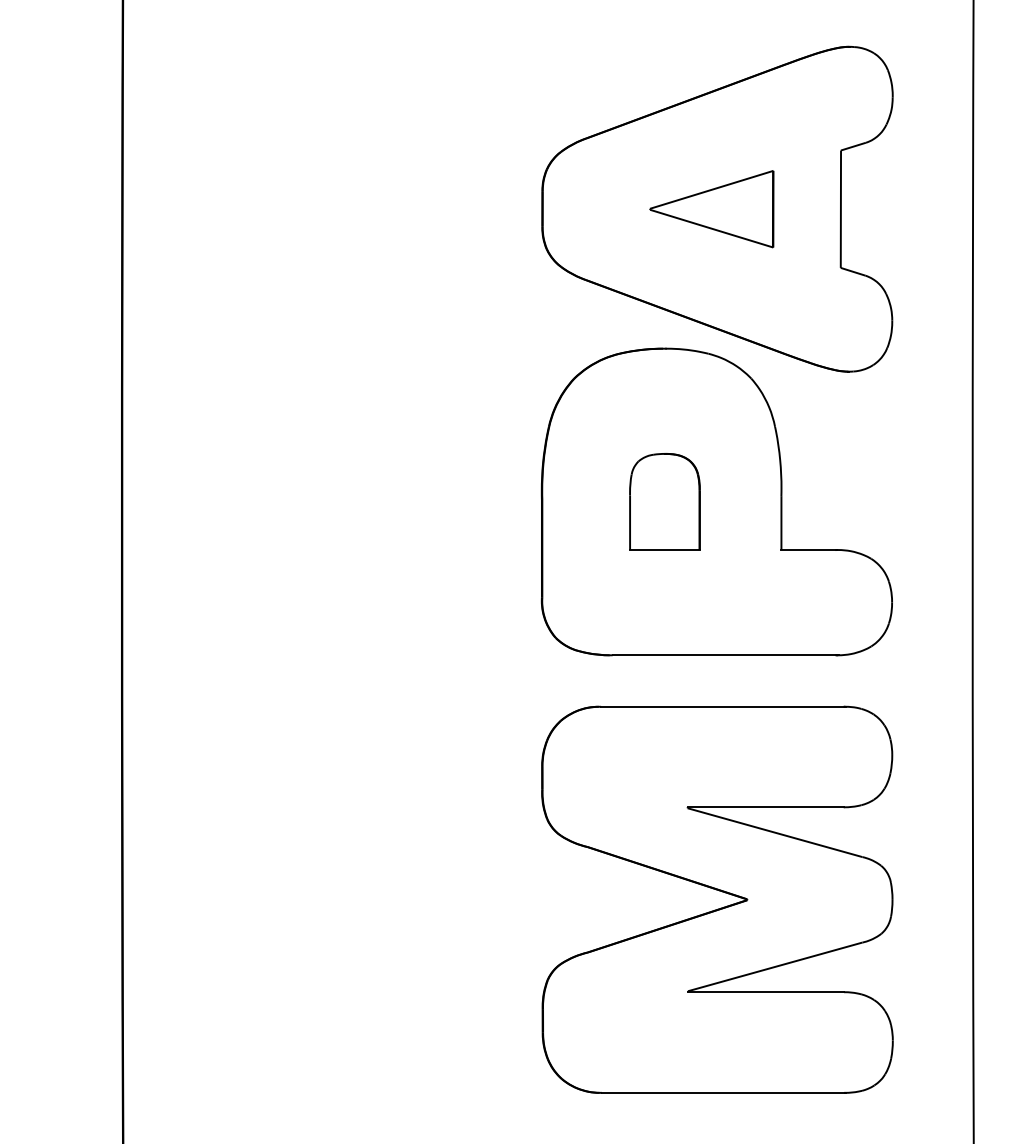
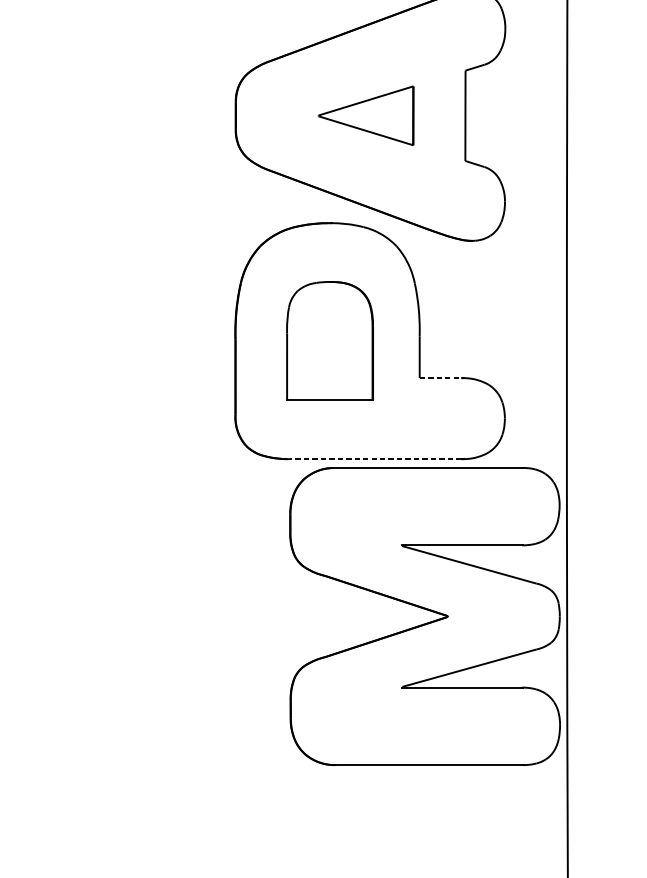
part: (664, 501) -> (329, 340), size x1.6
line: (809, 550) -> (441, 378), solid -> dashed
line: (724, 655) -> (375, 459), solid -> dashed
part: (719, 891) -> (426, 610), moved

